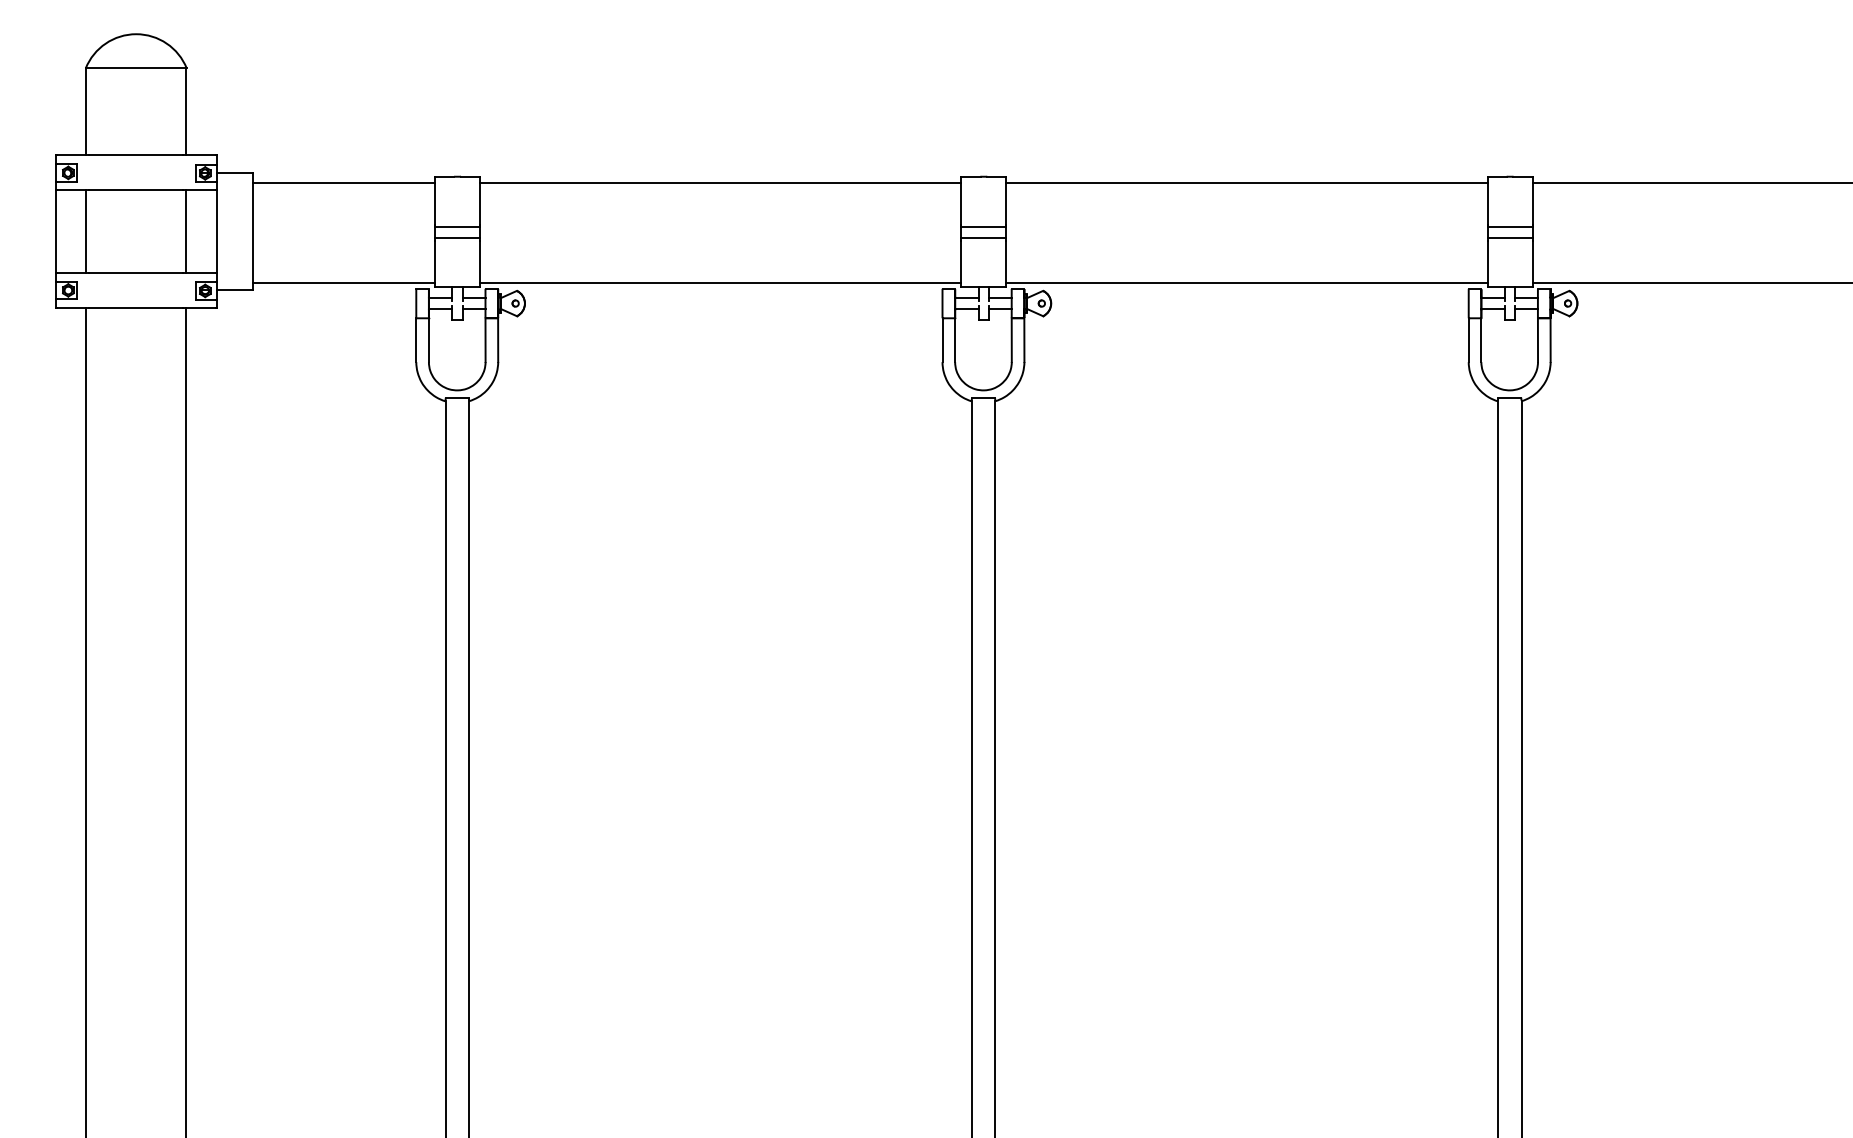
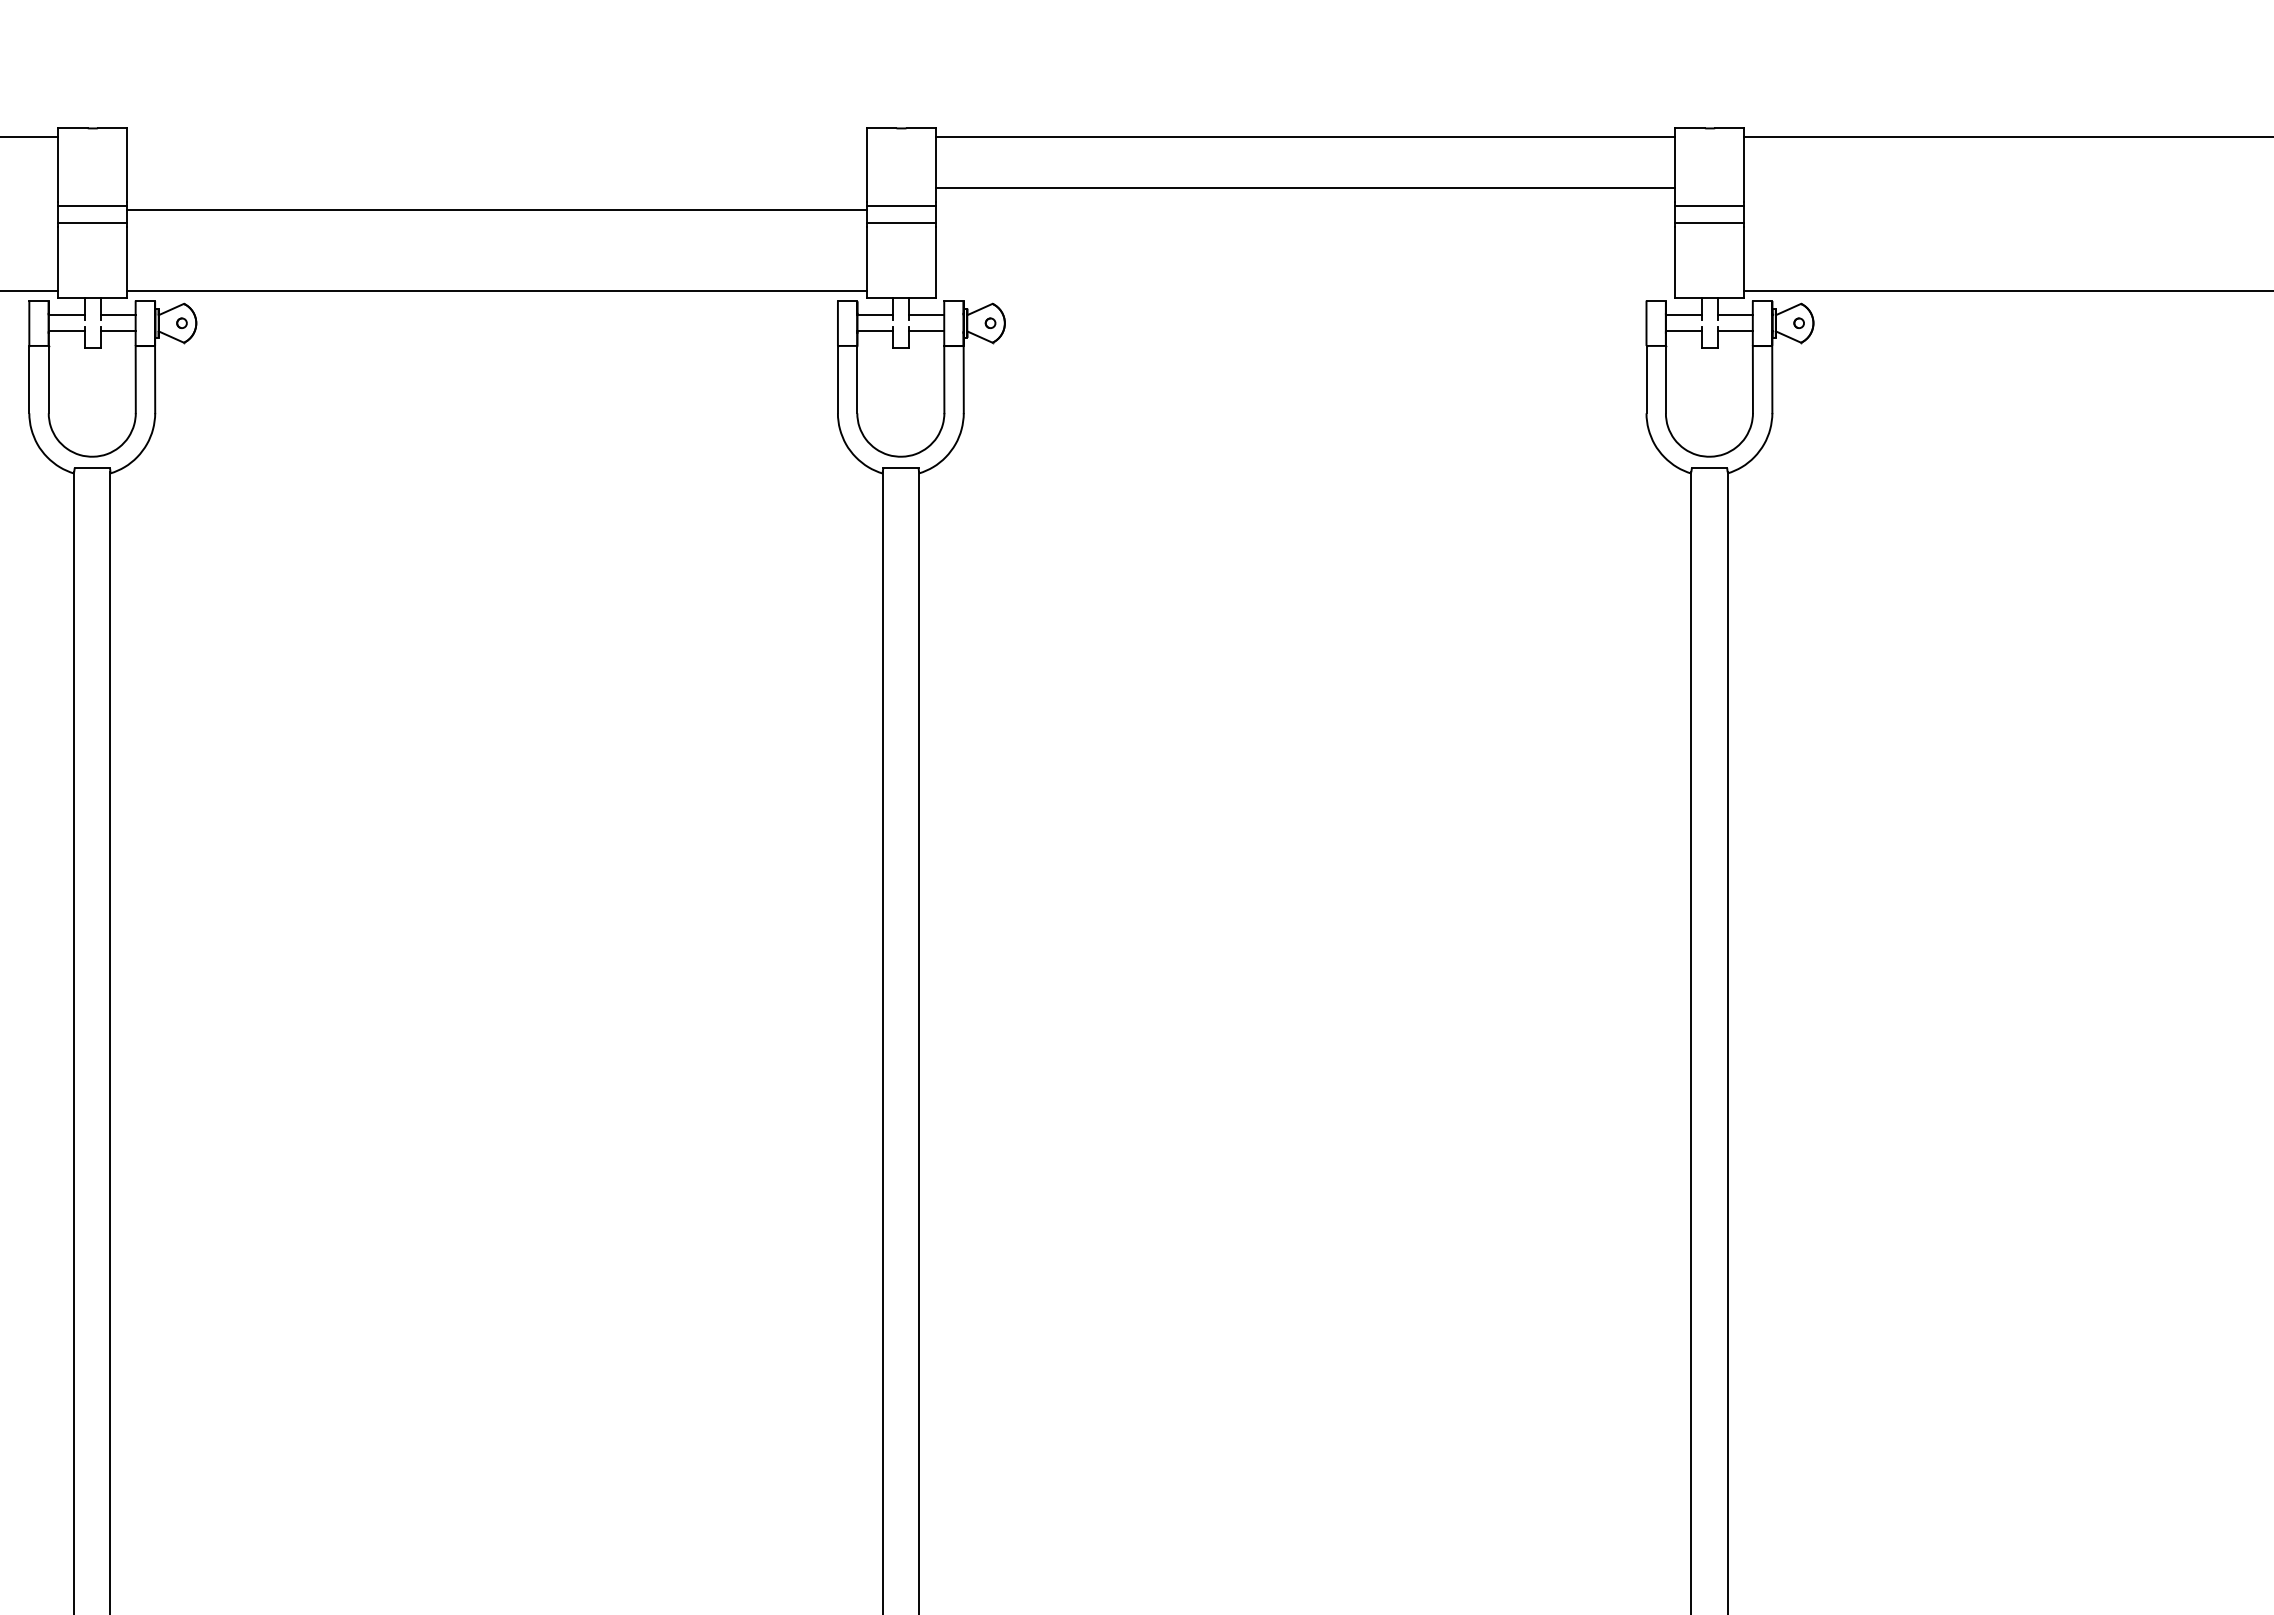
line: (720, 182) -> (496, 209), moved
line: (1246, 282) -> (1305, 187), moved

